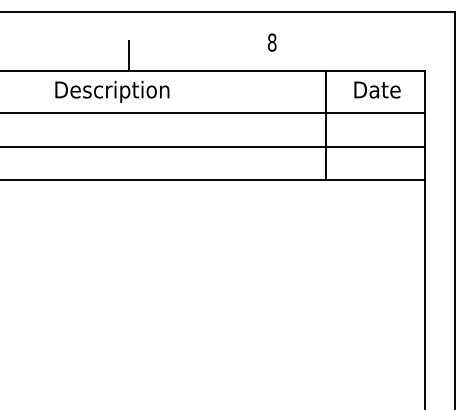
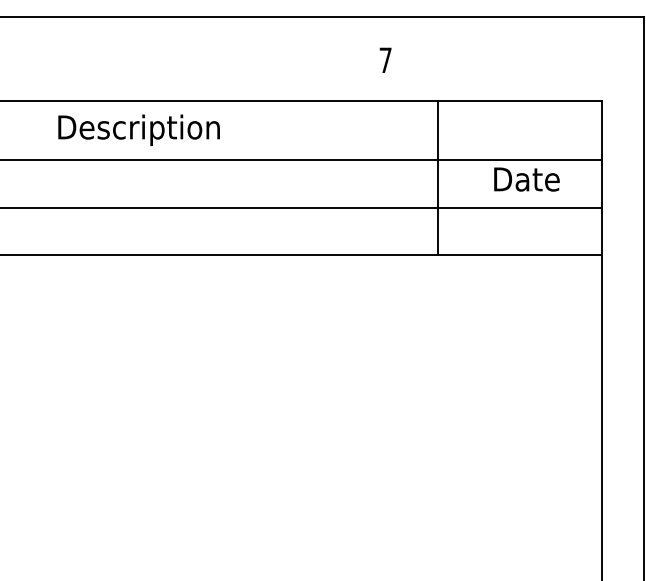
text: (272, 42) -> (385, 60), 8 -> 7
line: (128, 56) -> (182, 79), removed
text: (377, 90) -> (526, 179), moved
text: (111, 91) -> (138, 129), moved
line: (326, 125) -> (437, 177), moved

